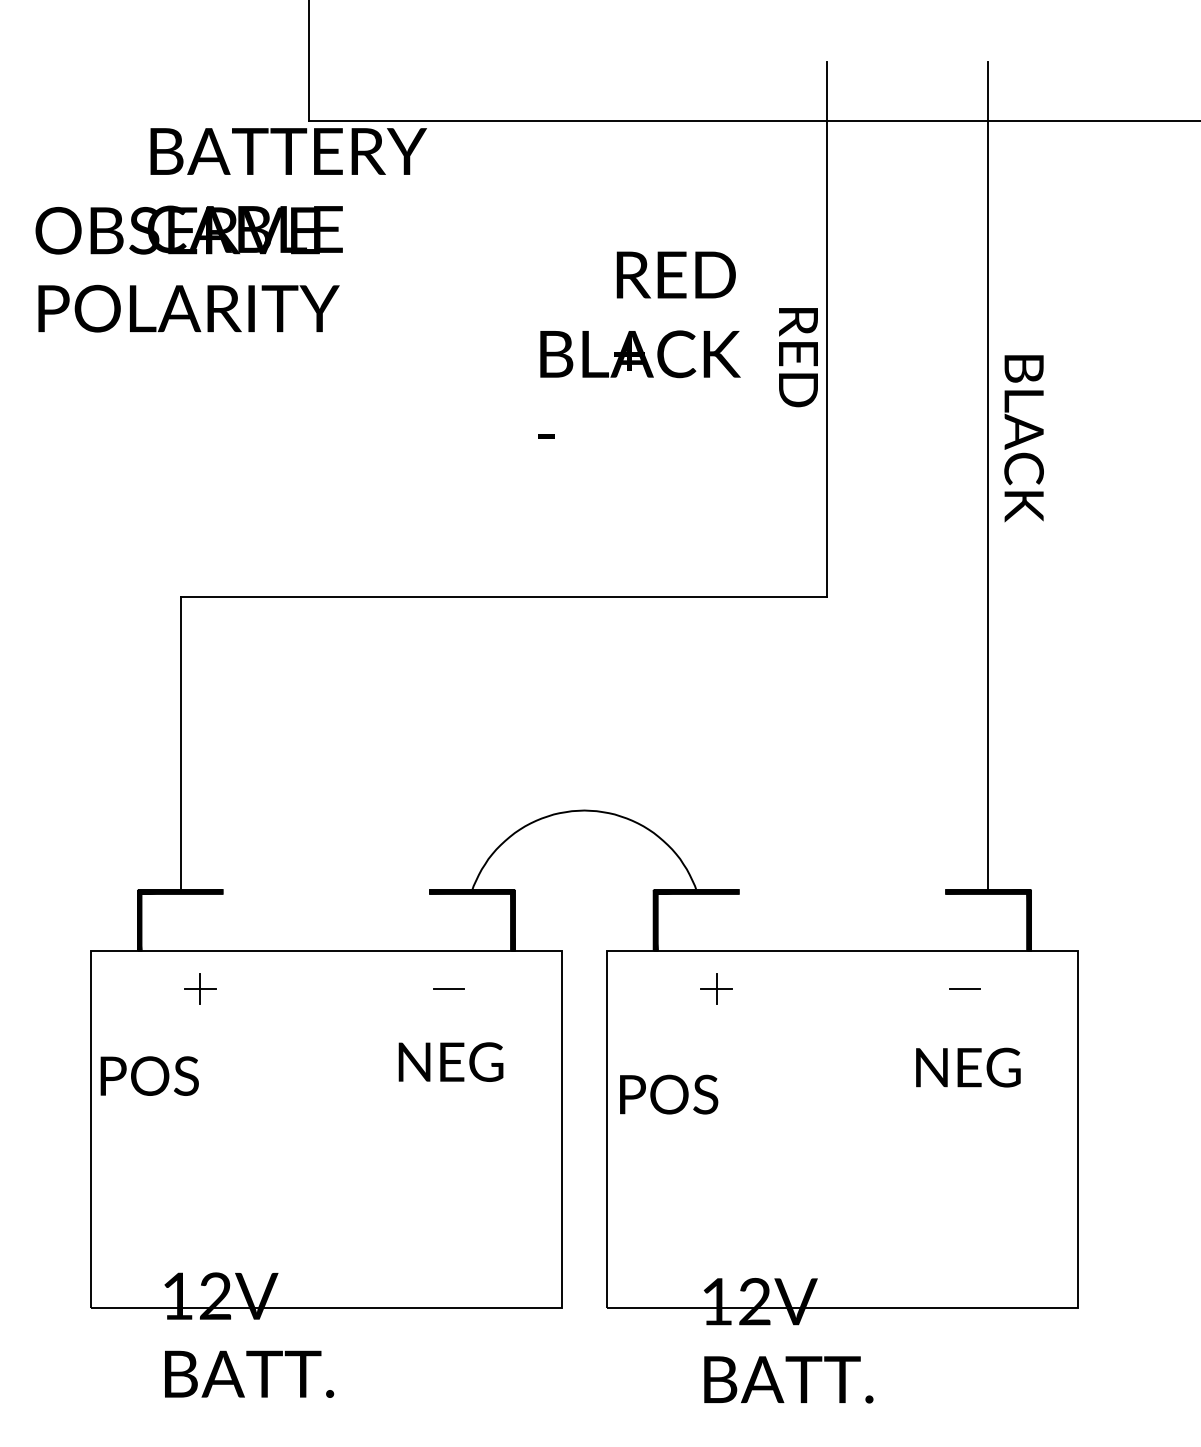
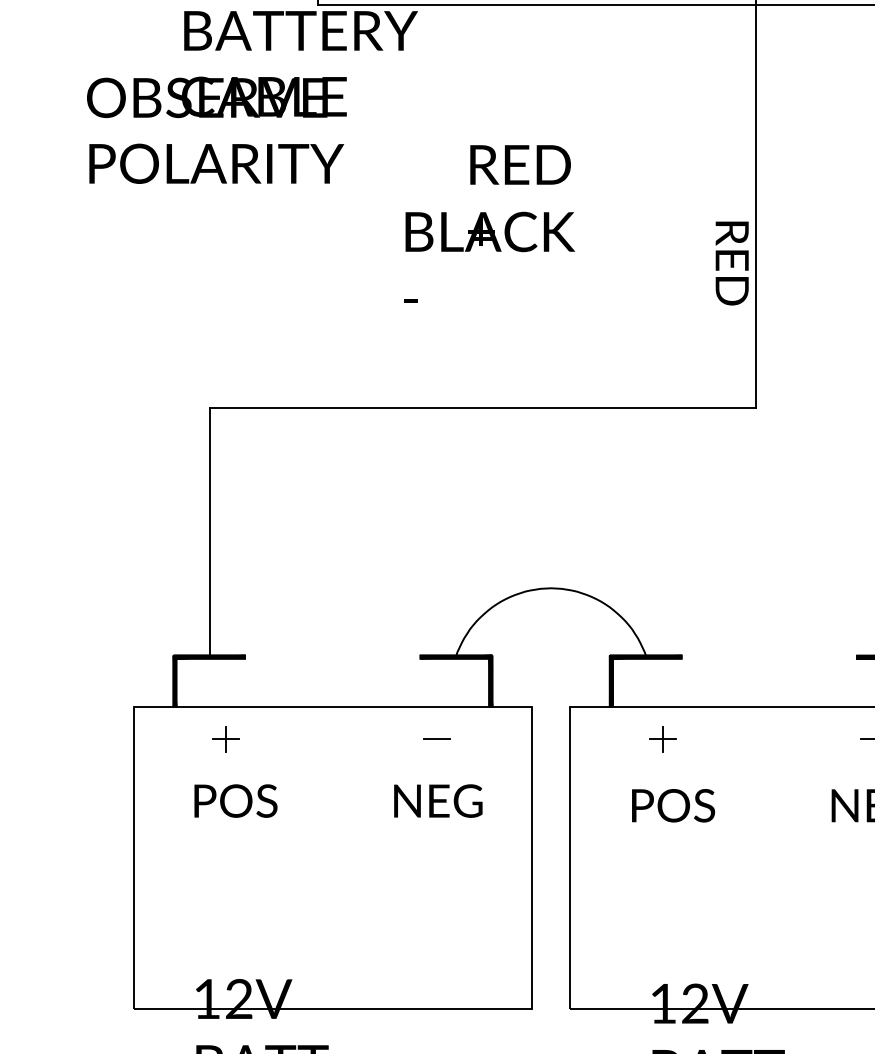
text: (639, 344) -> (489, 223), moved
text: (798, 357) -> (732, 263), moved
text: (149, 1075) -> (235, 800), moved
text: (669, 1094) -> (673, 805), moved

